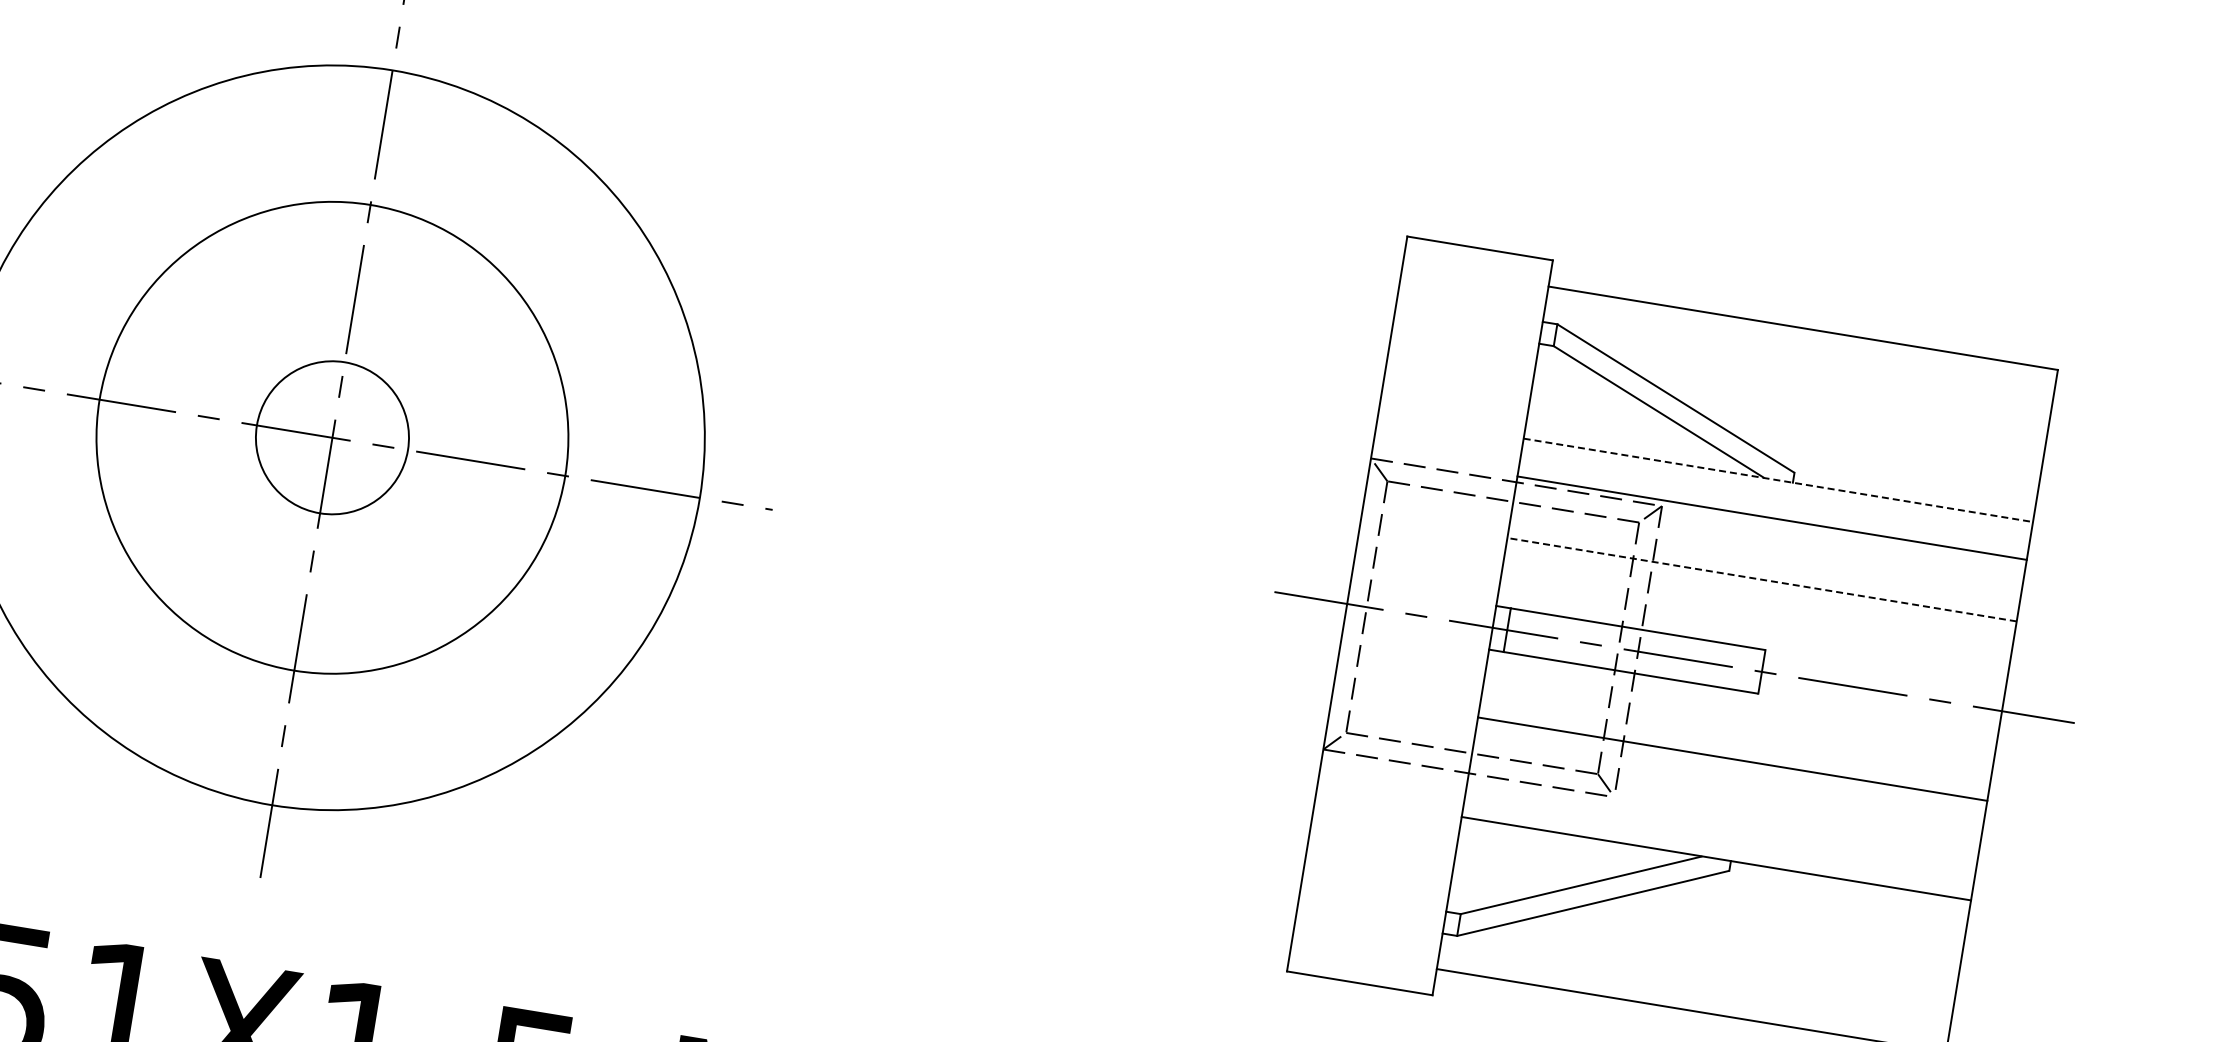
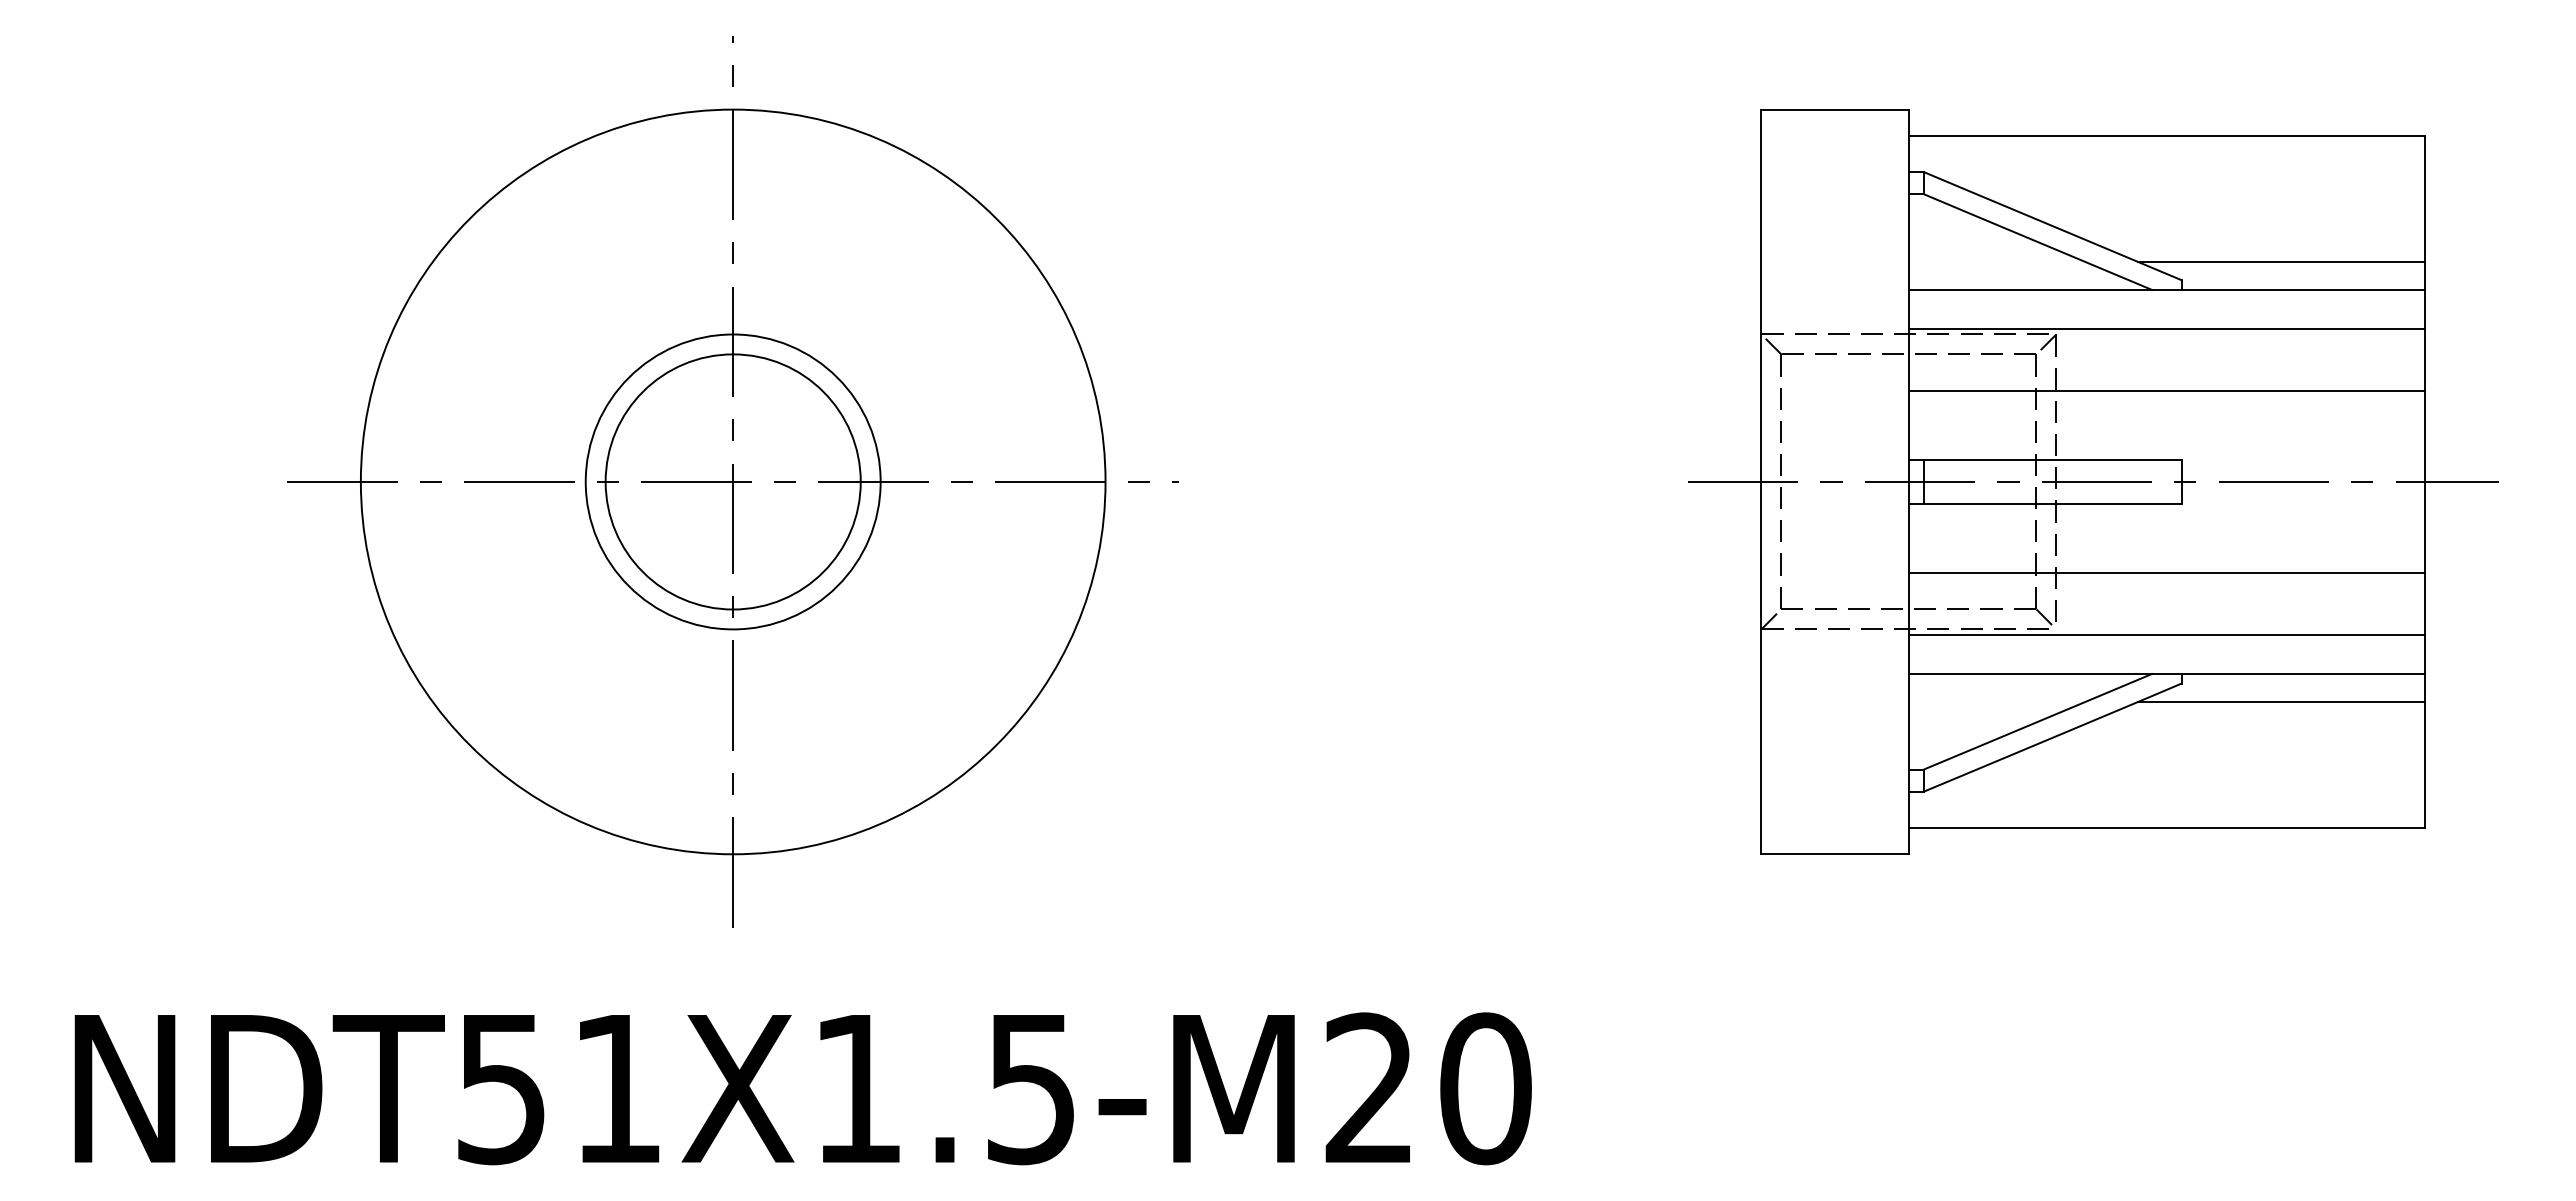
circle: (331, 437) -> (732, 481), size x0.62
circle: (331, 437) -> (732, 481), size x1.67
line: (1896, 470) -> (2281, 261), added
line: (1778, 480) -> (2167, 290), dashed -> solid
line: (1761, 579) -> (2166, 390), dashed -> solid
line: (1722, 820) -> (2166, 635), added
line: (1824, 904) -> (2281, 701), added

